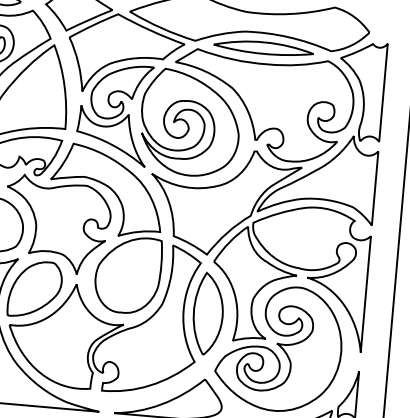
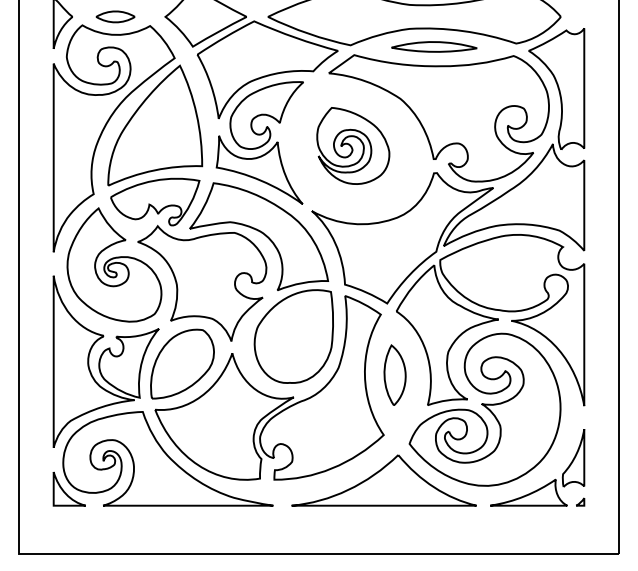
part: (263, 47) -> (434, 46), size x0.7
part: (190, 122) -> (353, 145), size x0.6
part: (207, 313) -> (394, 374), size x0.6

